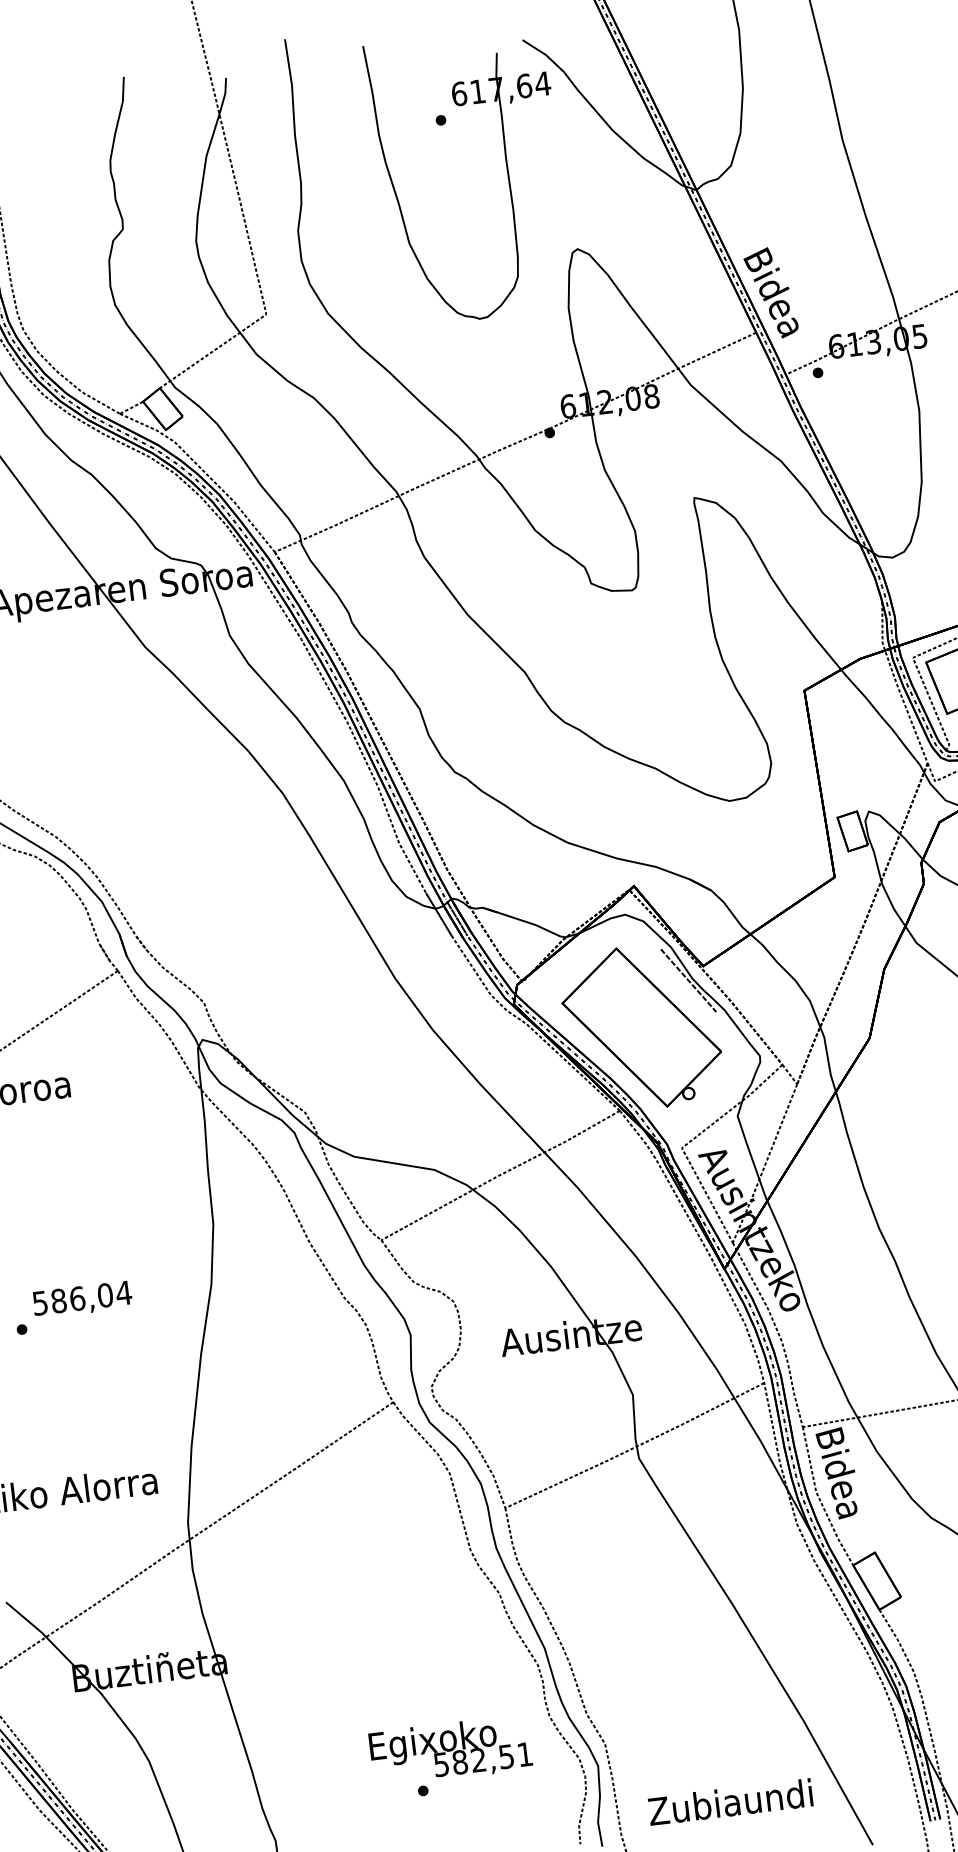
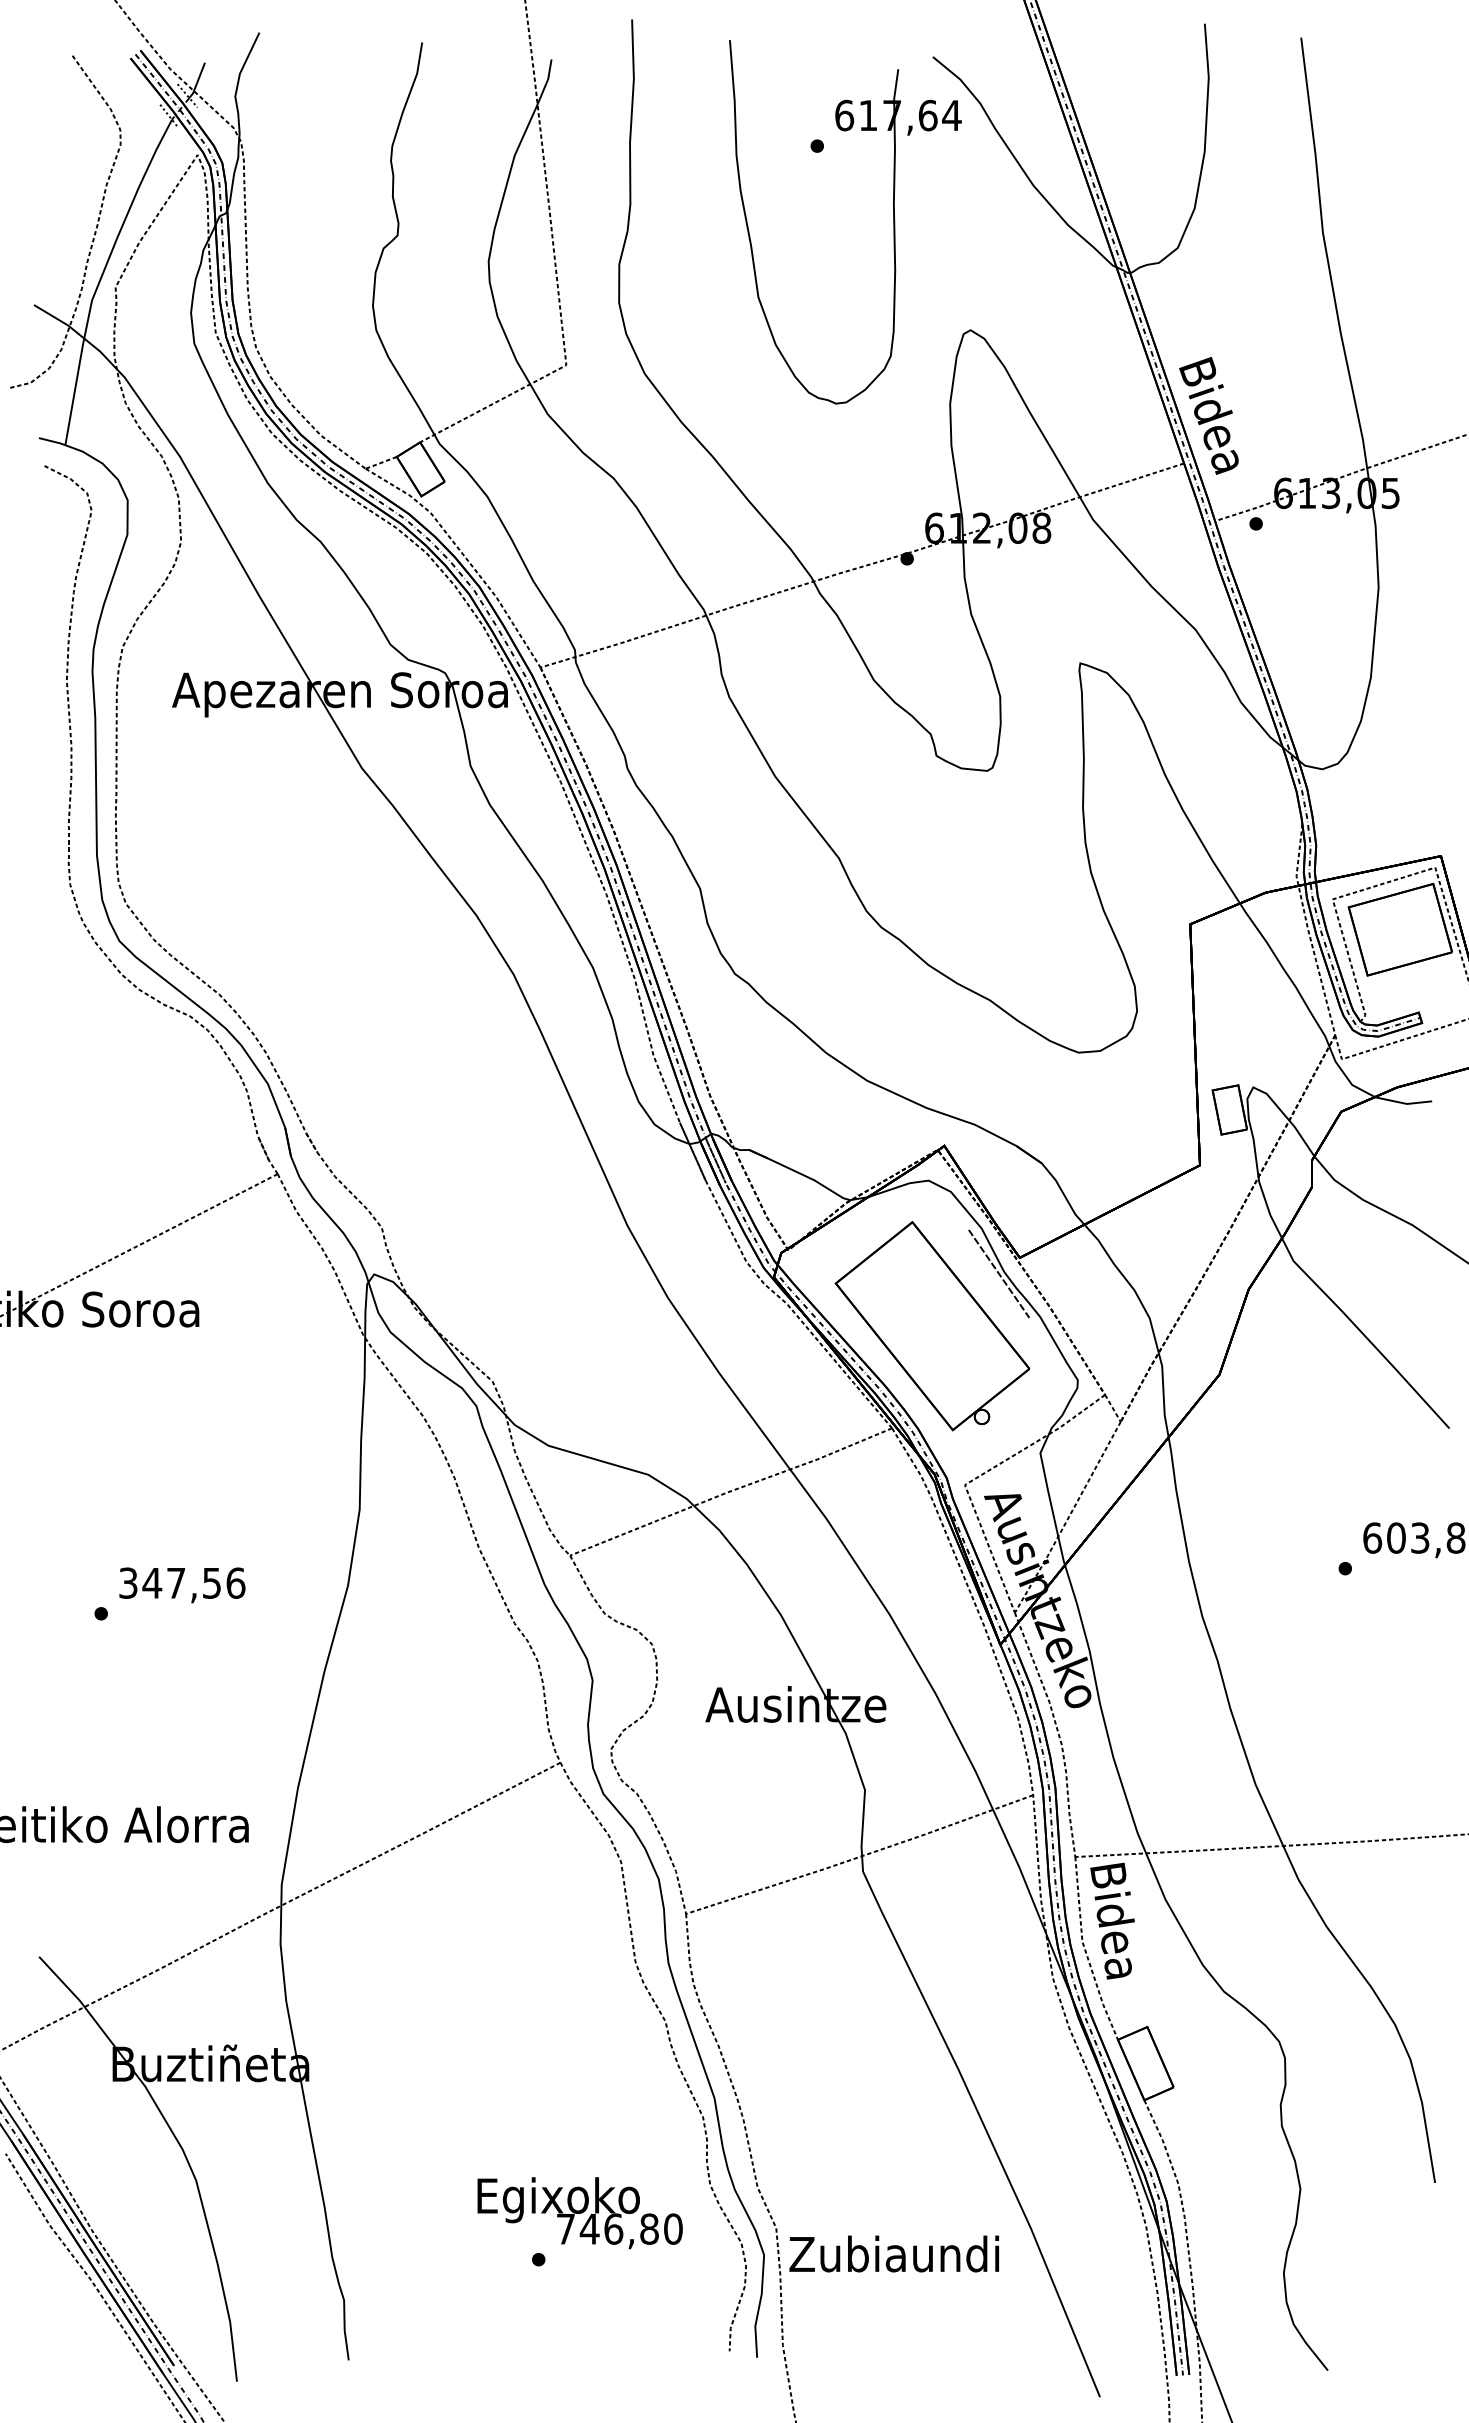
text: (82, 1297) -> (182, 1582), 586,04 -> 347,56
text: (483, 1759) -> (619, 2228), 582,51 -> 746,80
text: (729, 1801) -> (893, 2253), moved

